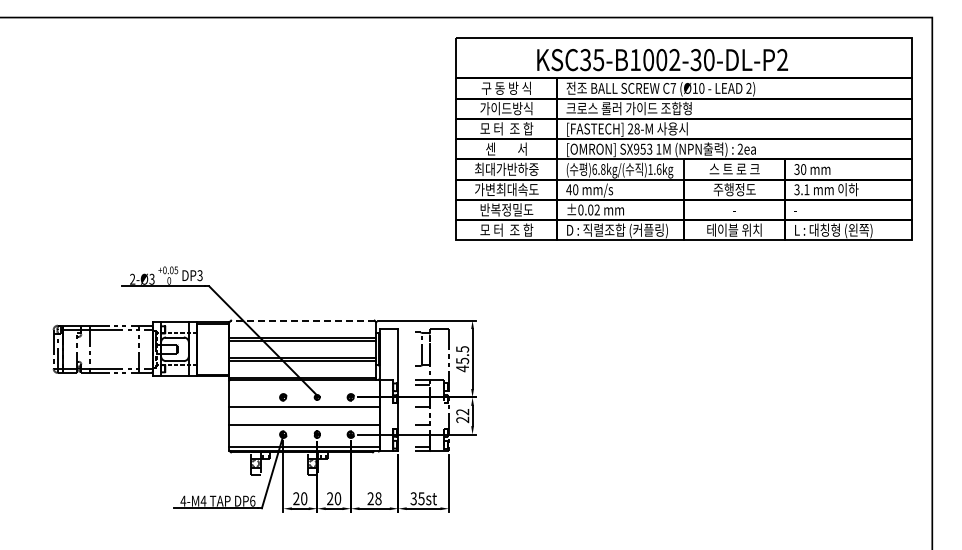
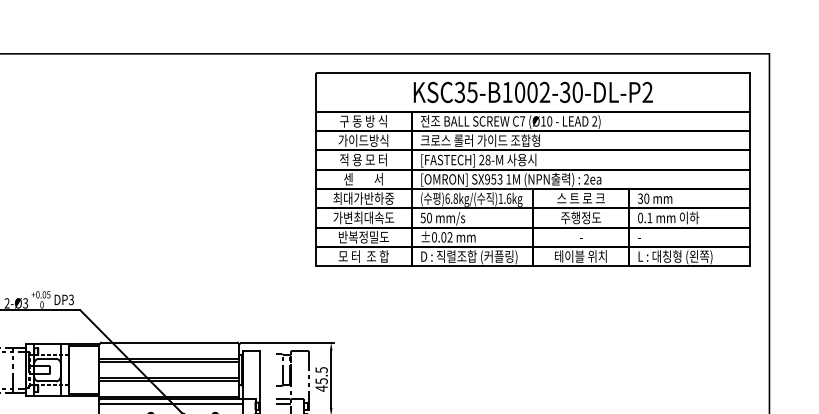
text: (662, 60) -> (533, 92), moved
text: (506, 128) -> (363, 159), 모 터  조 합 -> 적 용 모 터
text: (568, 189) -> (422, 217), 40 -> 50
text: (796, 189) -> (639, 217), 3.1 -> 0.1
line: (302, 320) -> (169, 342), dashed -> solid
line: (304, 384) -> (170, 403), added

